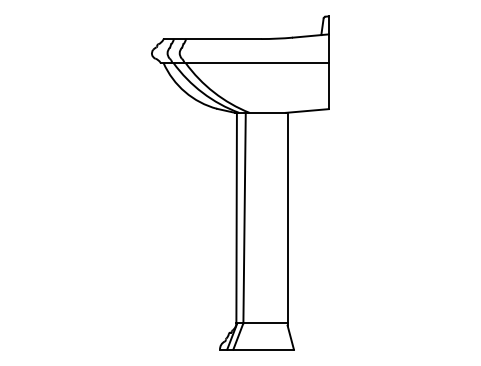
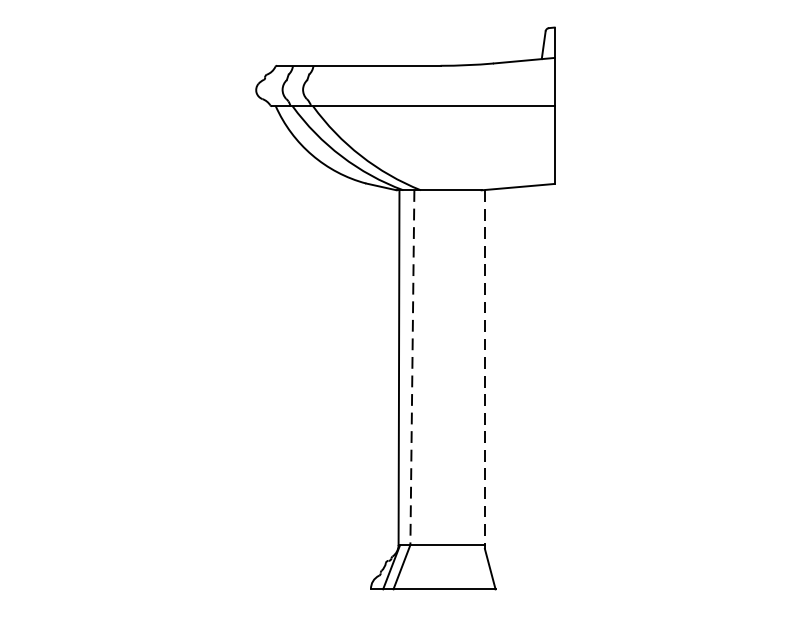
line: (244, 218) -> (412, 368), solid -> dashed
line: (287, 219) -> (484, 370), solid -> dashed

